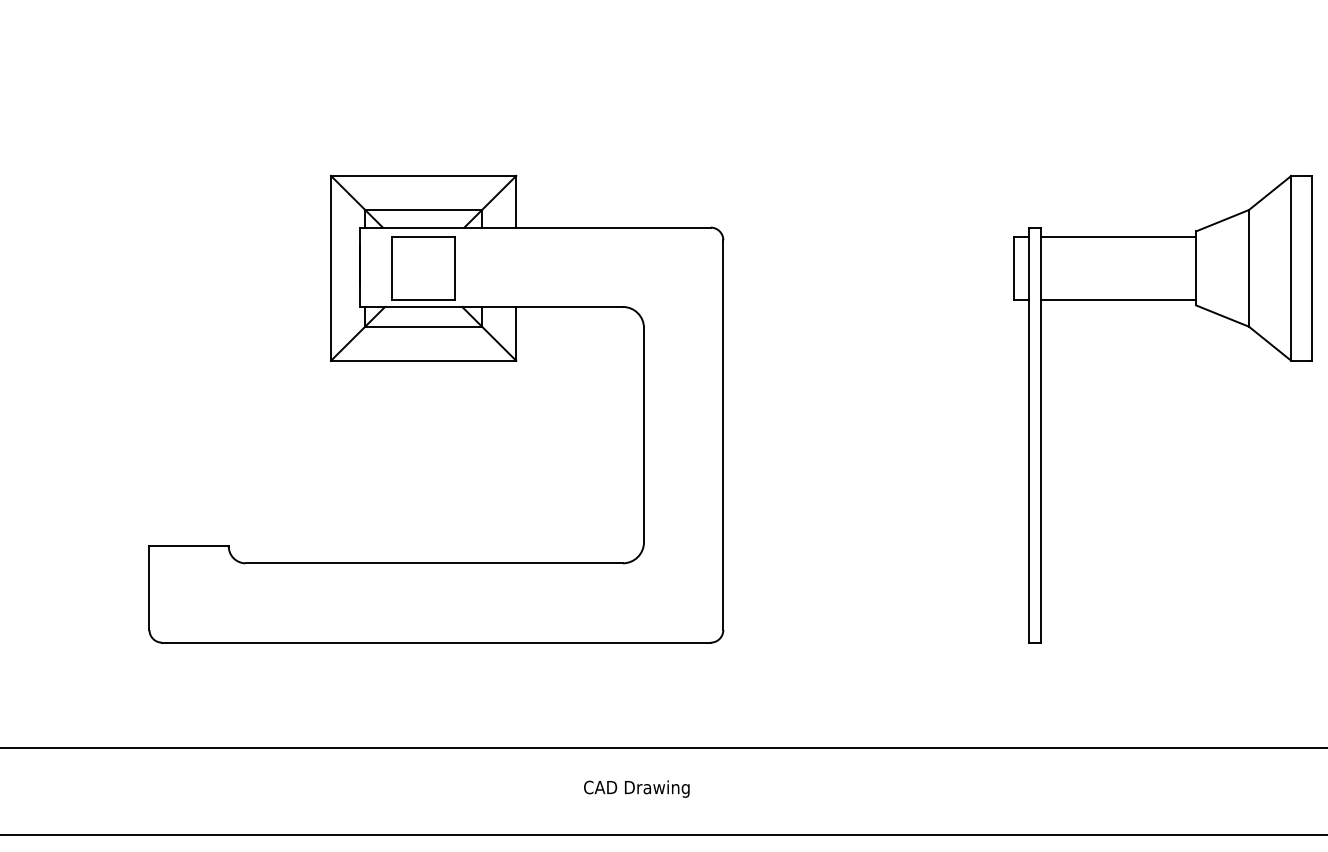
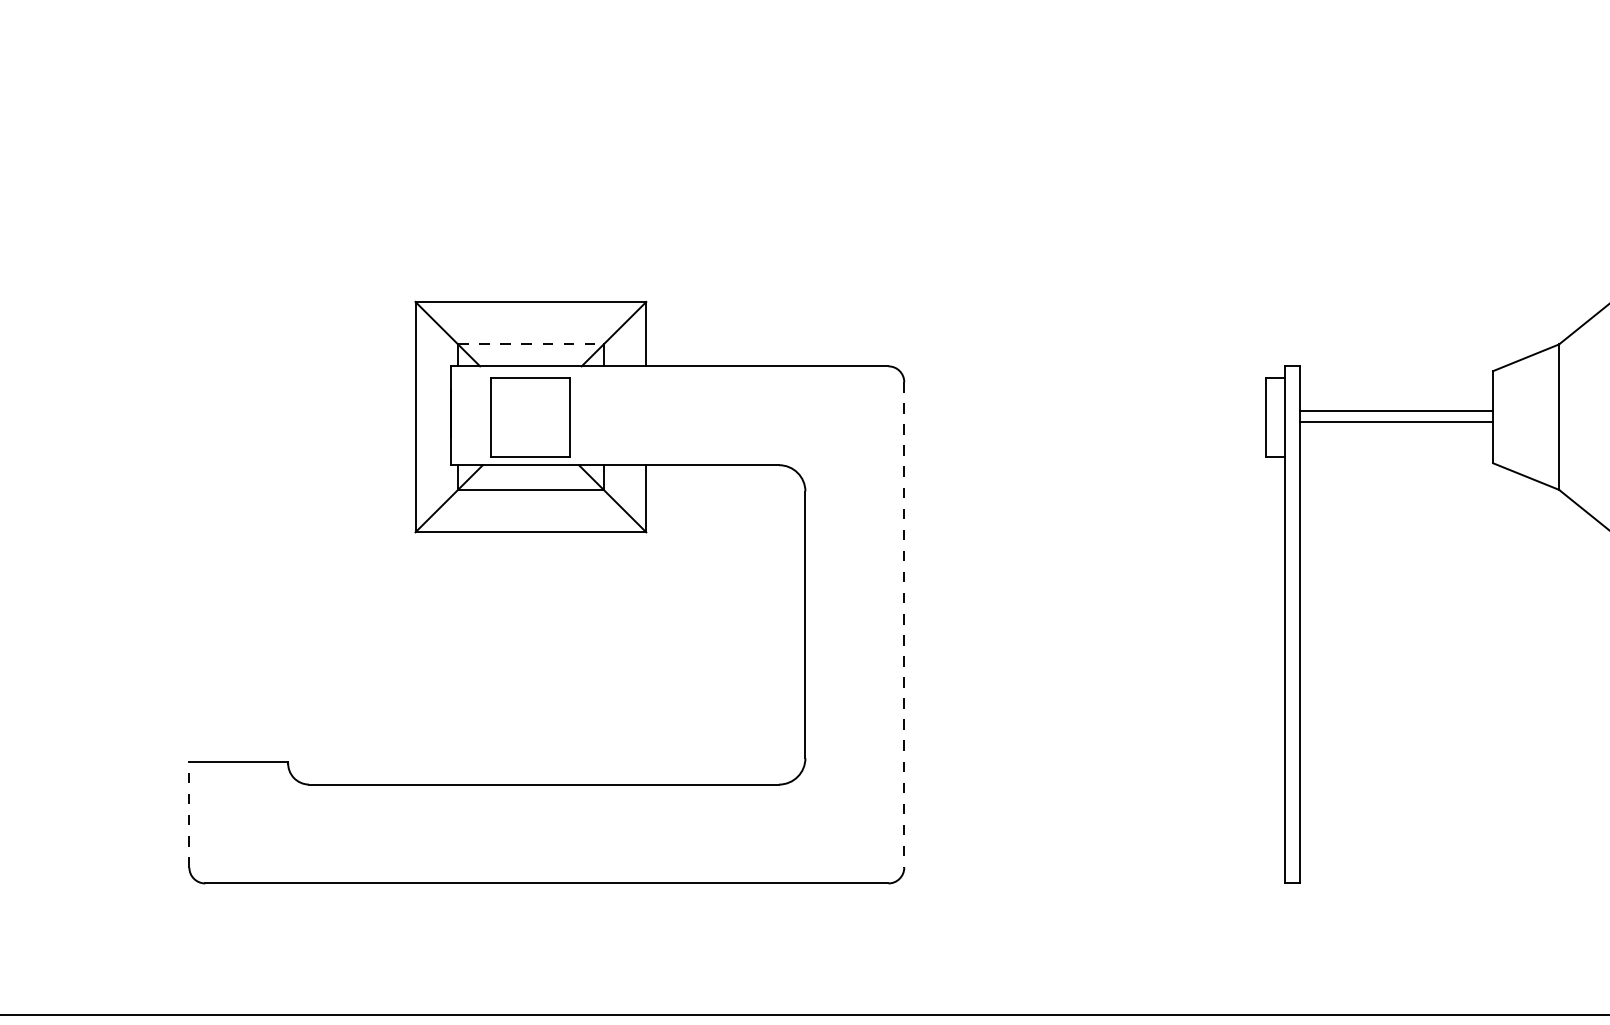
line: (424, 210) -> (531, 345), solid -> dashed
line: (1118, 236) -> (1396, 411), moved
line: (1118, 300) -> (1396, 422), moved
line: (723, 435) -> (904, 625), solid -> dashed
line: (149, 587) -> (189, 814), solid -> dashed

